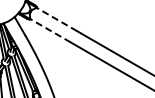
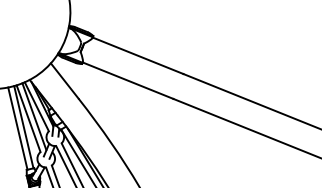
line: (56, 19) -> (137, 56), dashed -> solid
line: (50, 30) -> (128, 80), dashed -> solid

